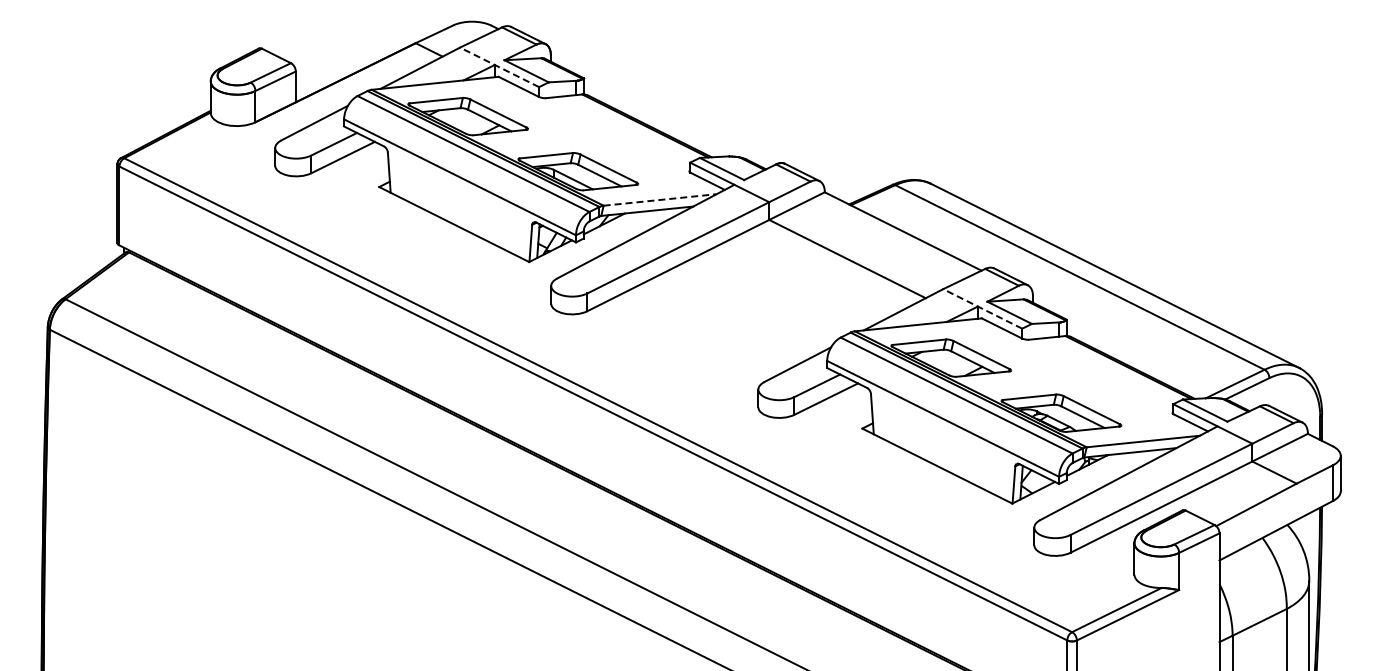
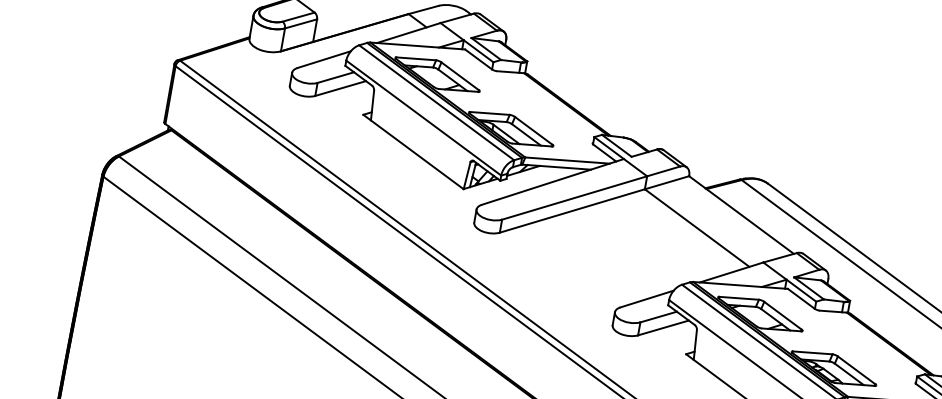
line: (499, 67) -> (466, 42), dashed -> solid
line: (660, 199) -> (567, 160), dashed -> solid
line: (982, 308) -> (789, 281), dashed -> solid

